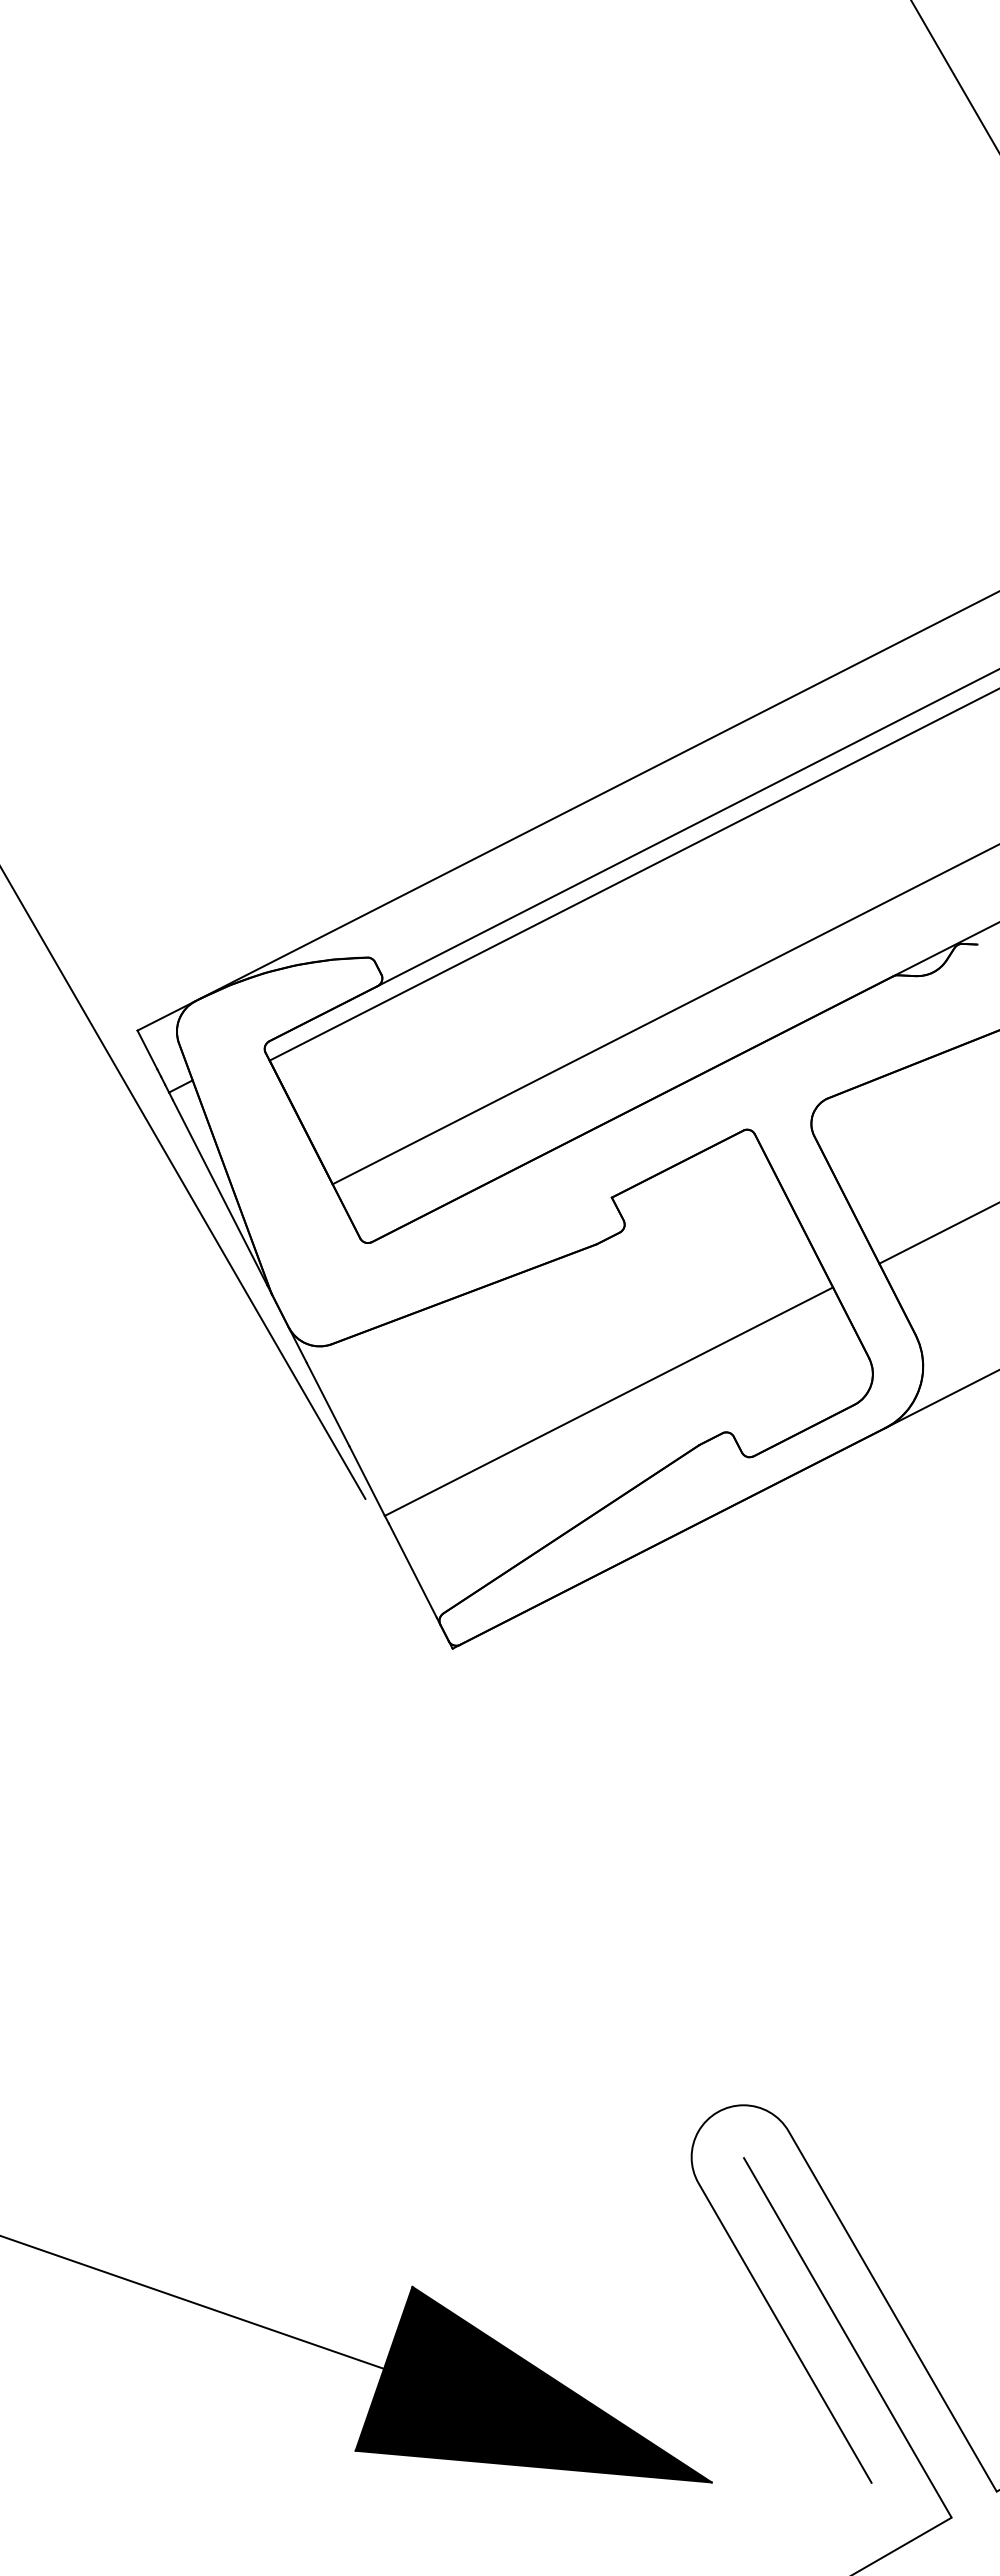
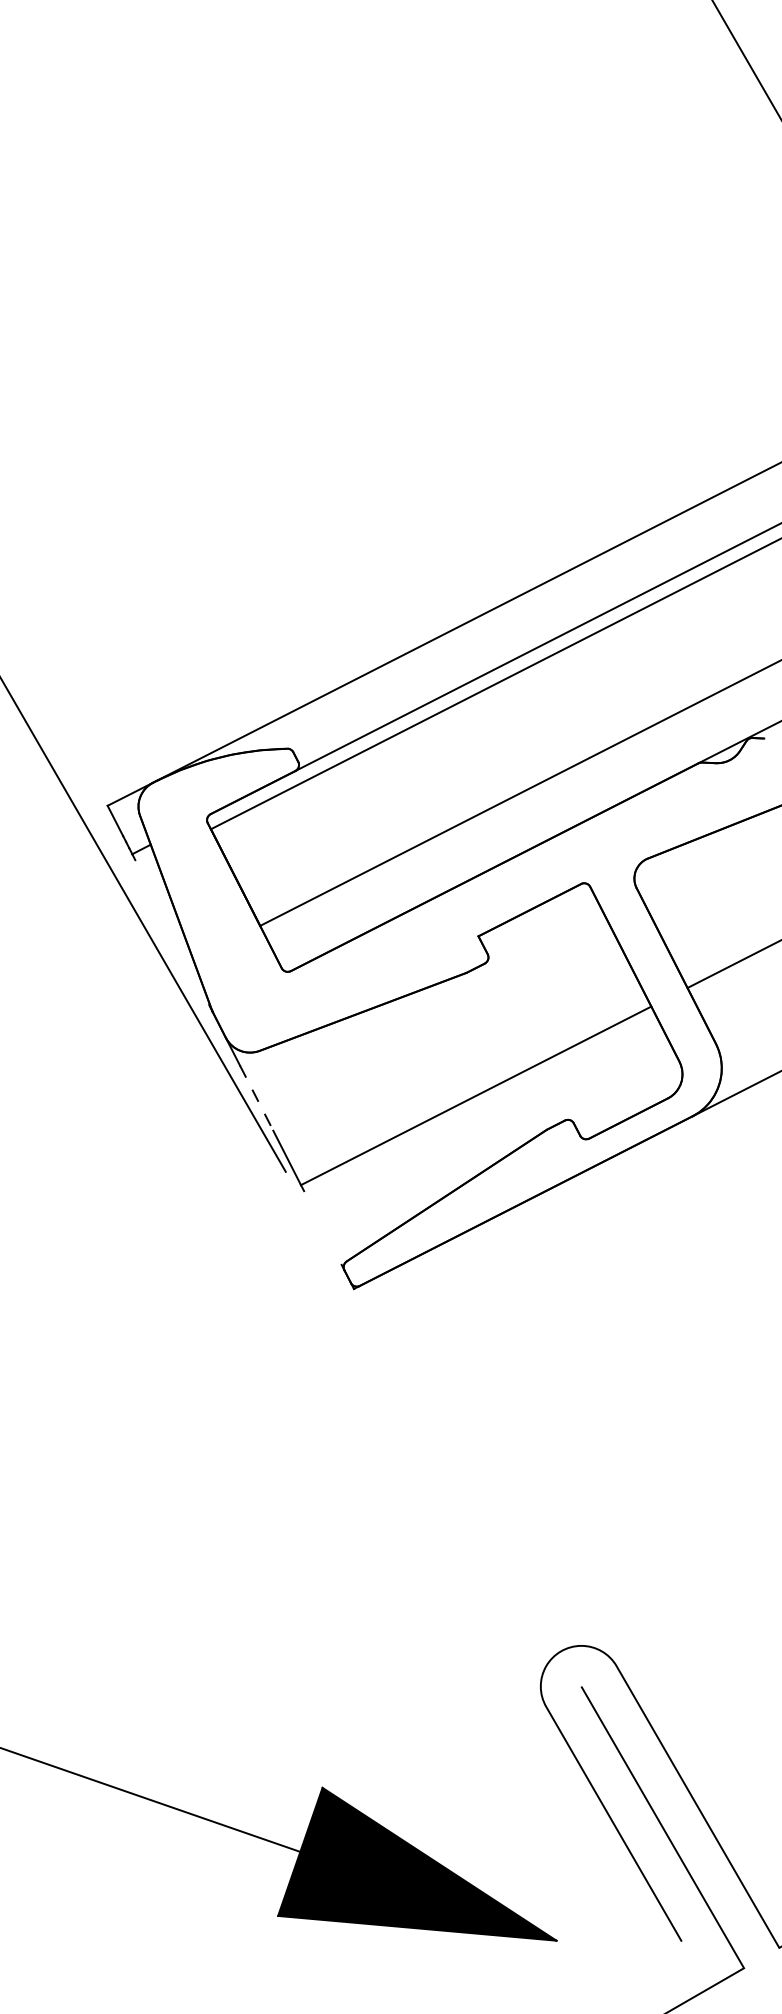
line: (219, 1192) -> (171, 932), removed
line: (328, 1404) -> (256, 1098), solid -> dashed
line: (412, 1570) -> (322, 1227), removed

